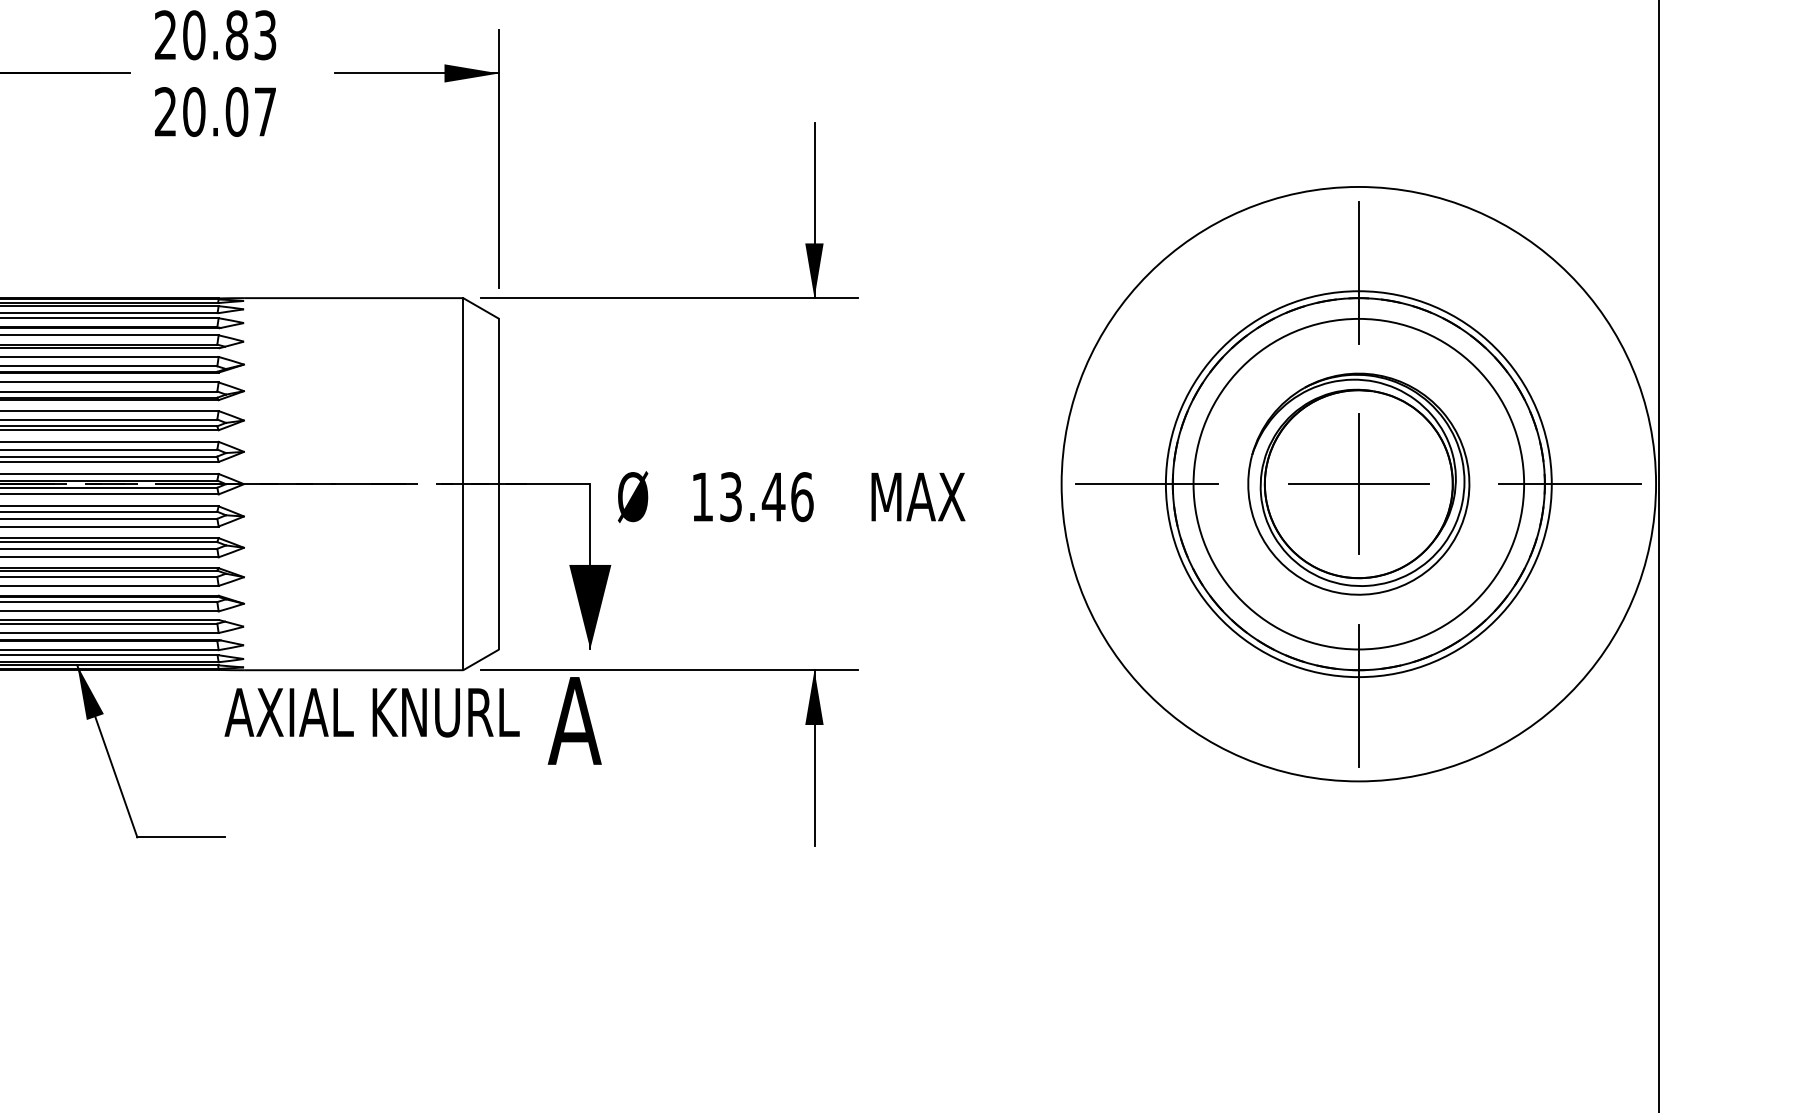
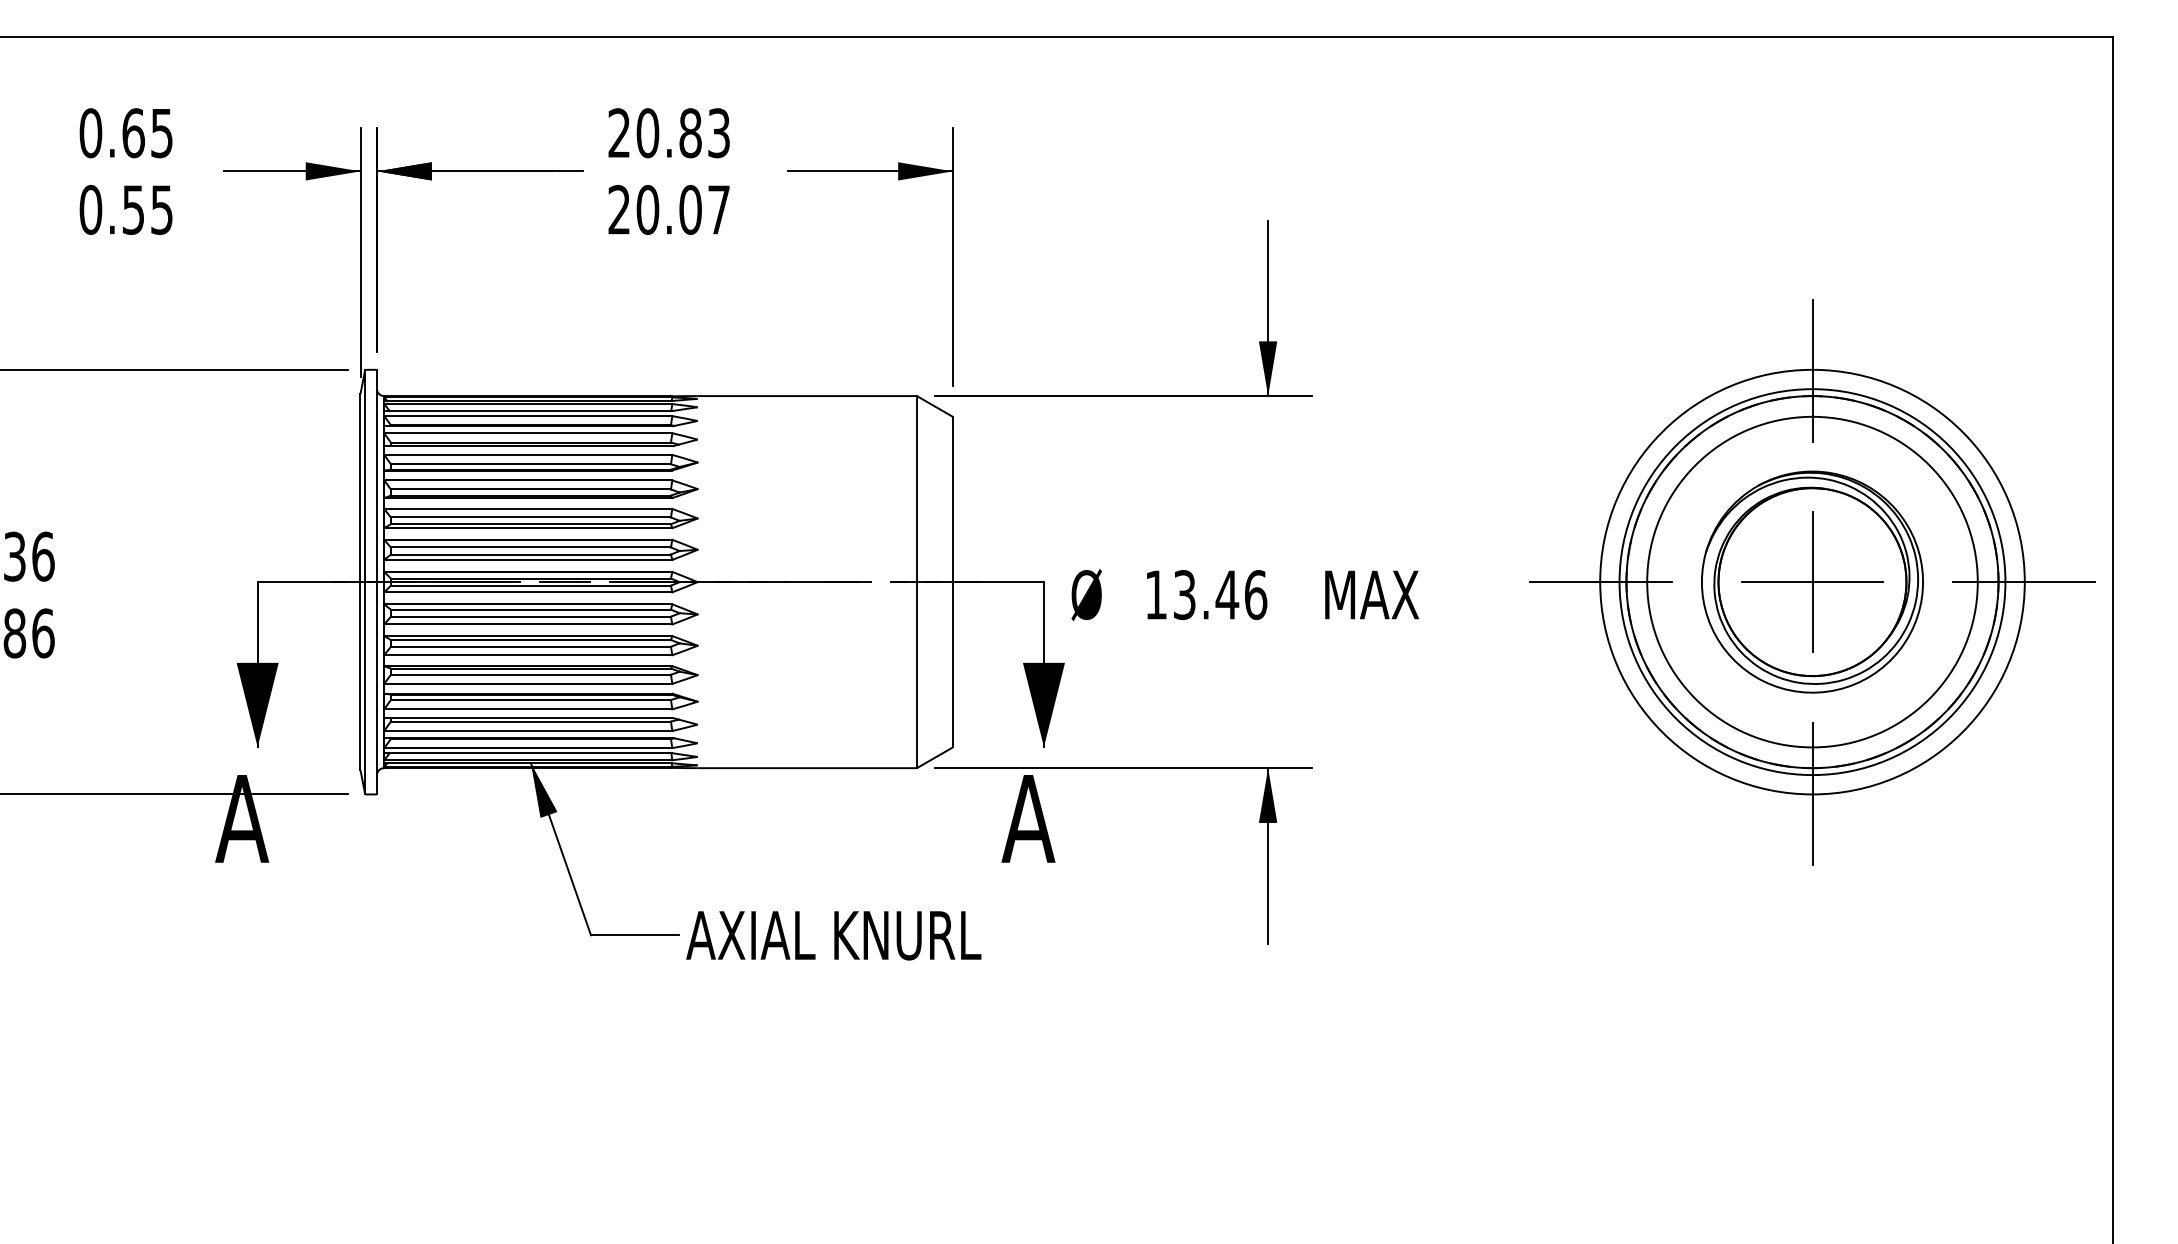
circle: (1358, 483) -> (1812, 581), size x0.71
text: (371, 712) -> (833, 935), moved

